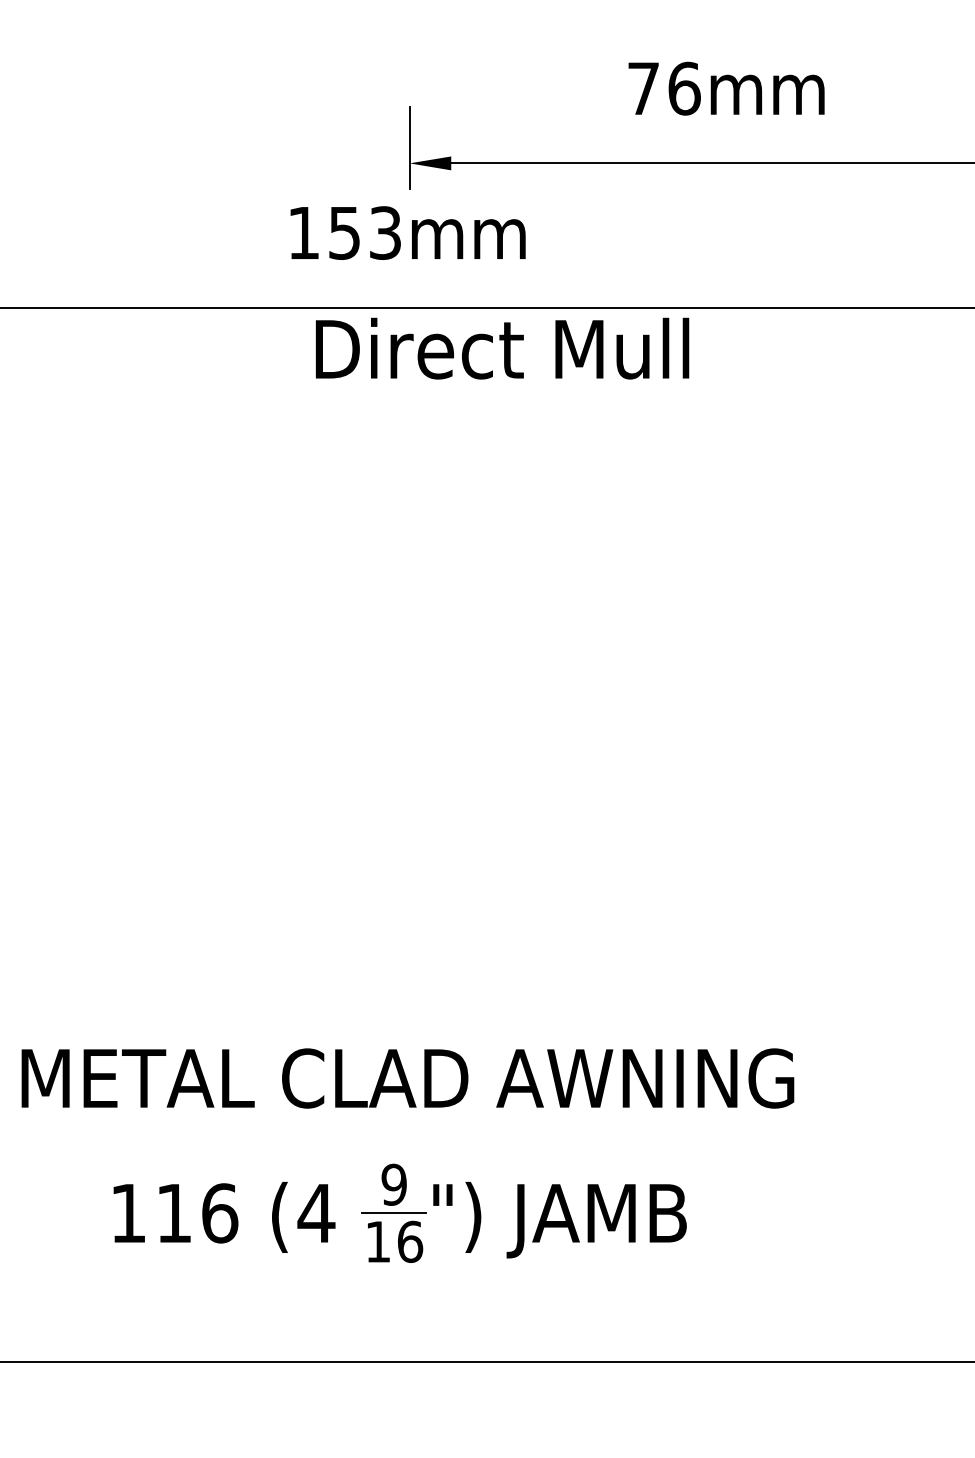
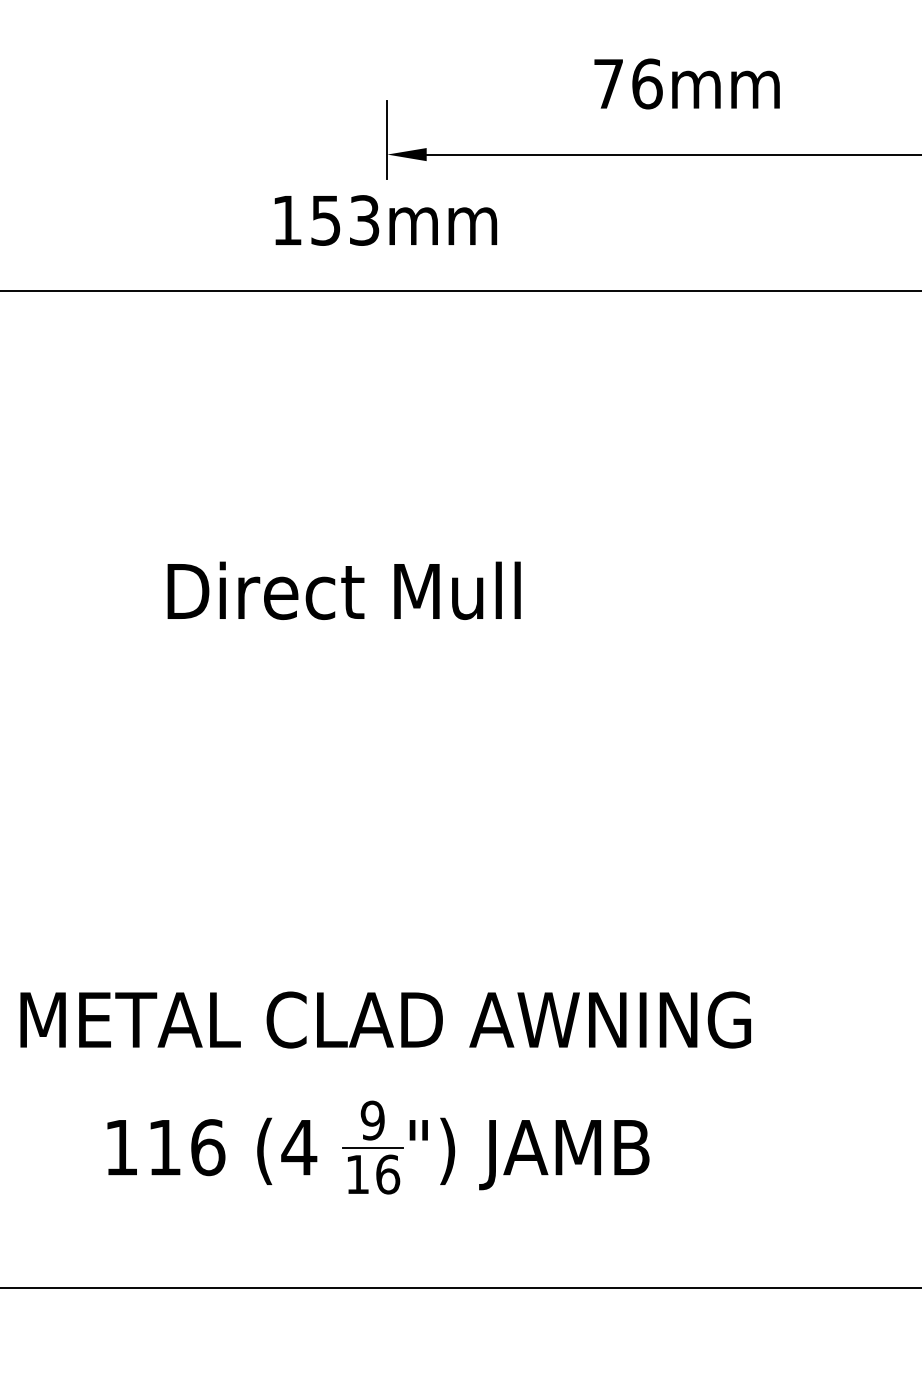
text: (501, 348) -> (343, 590), moved

